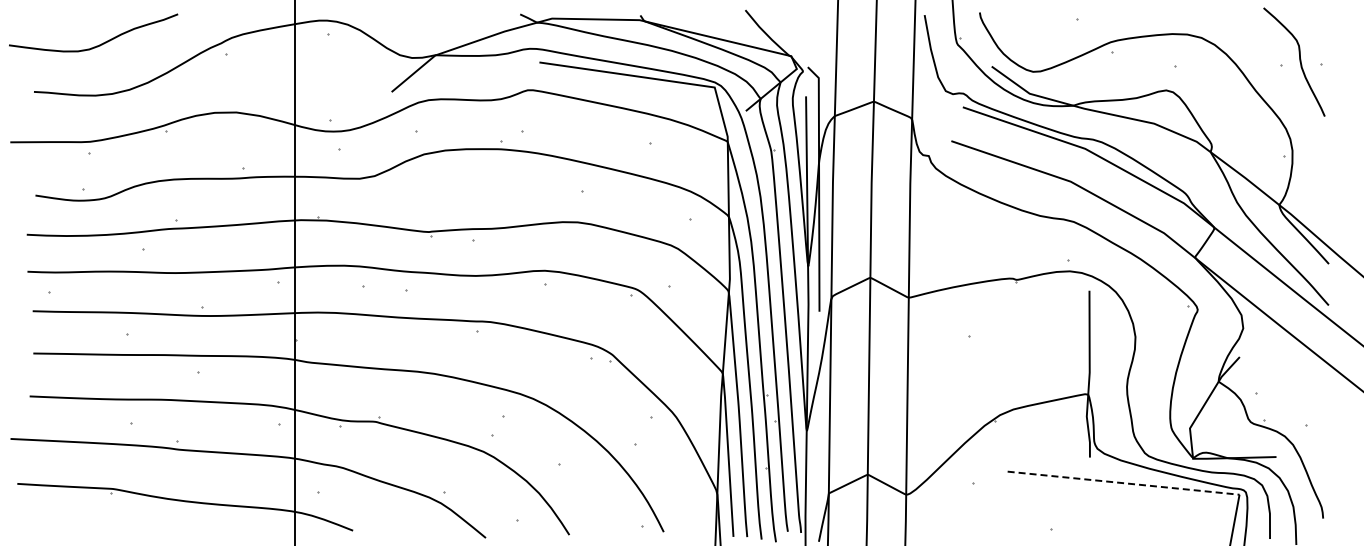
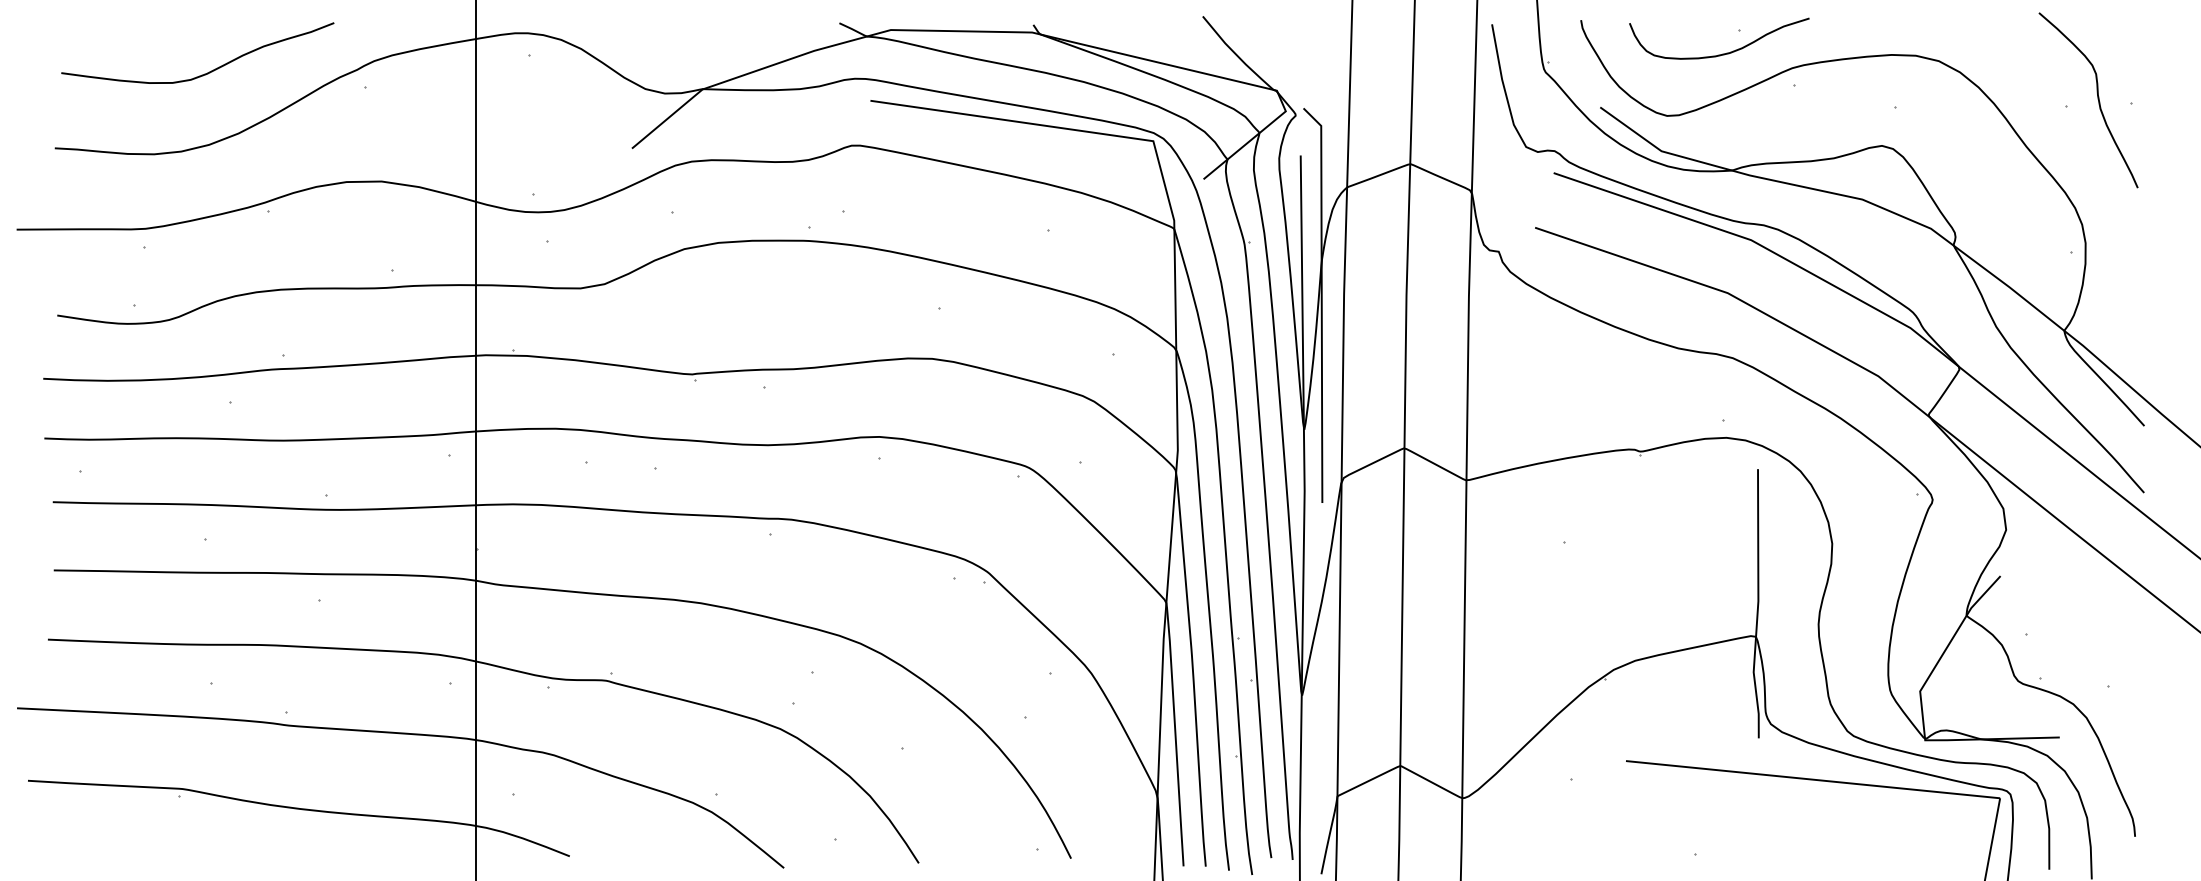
curve: (1068, 32) -> (1724, 52), added
curve: (96, 45) -> (202, 73), moved
line: (1123, 483) -> (1812, 780), dashed -> solid

